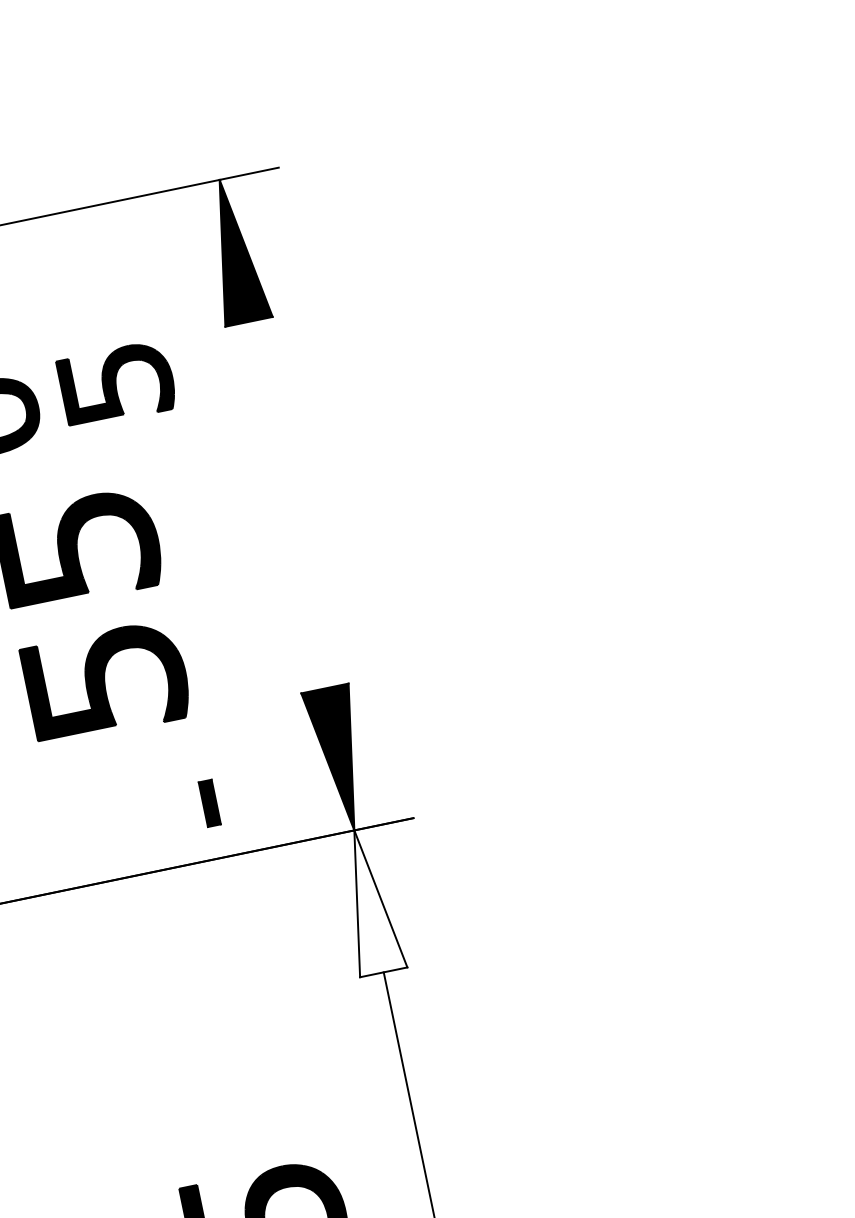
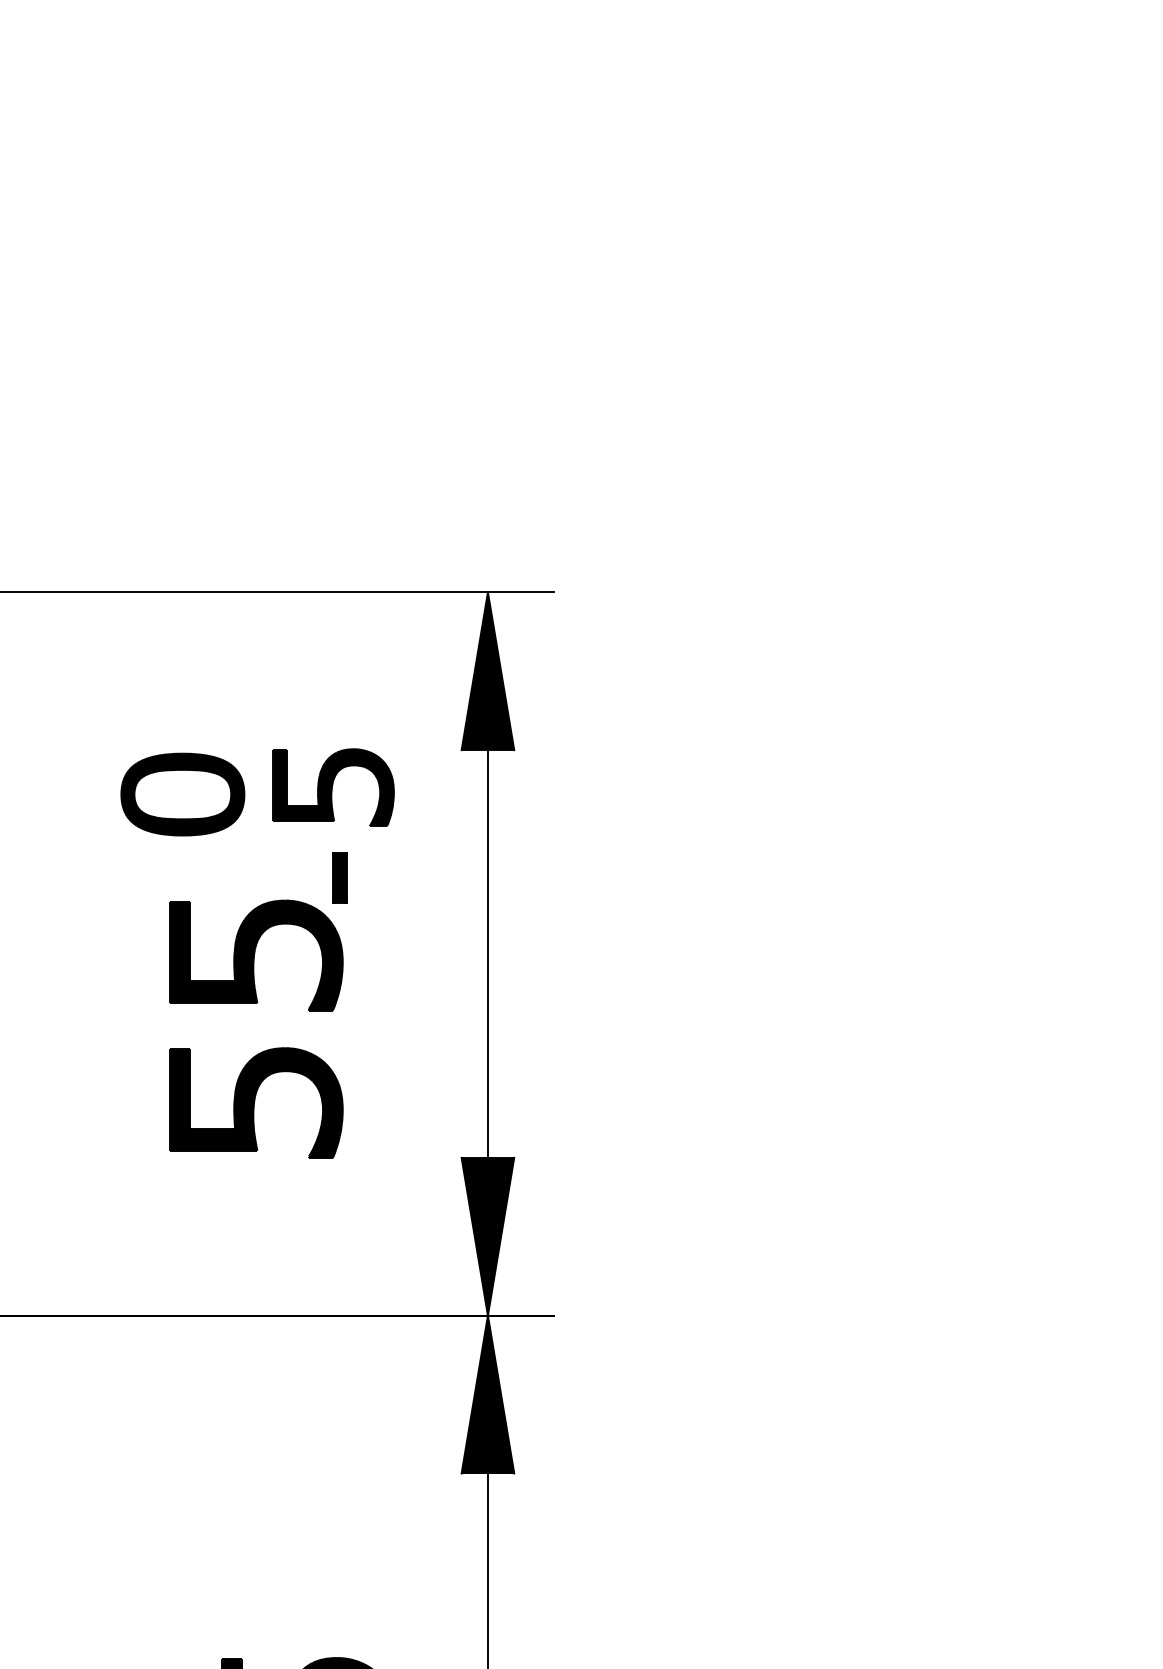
line: (286, 504) -> (487, 953), added
part: (209, 803) -> (339, 877), moved
fill: (368, 901) -> (487, 1394), added

